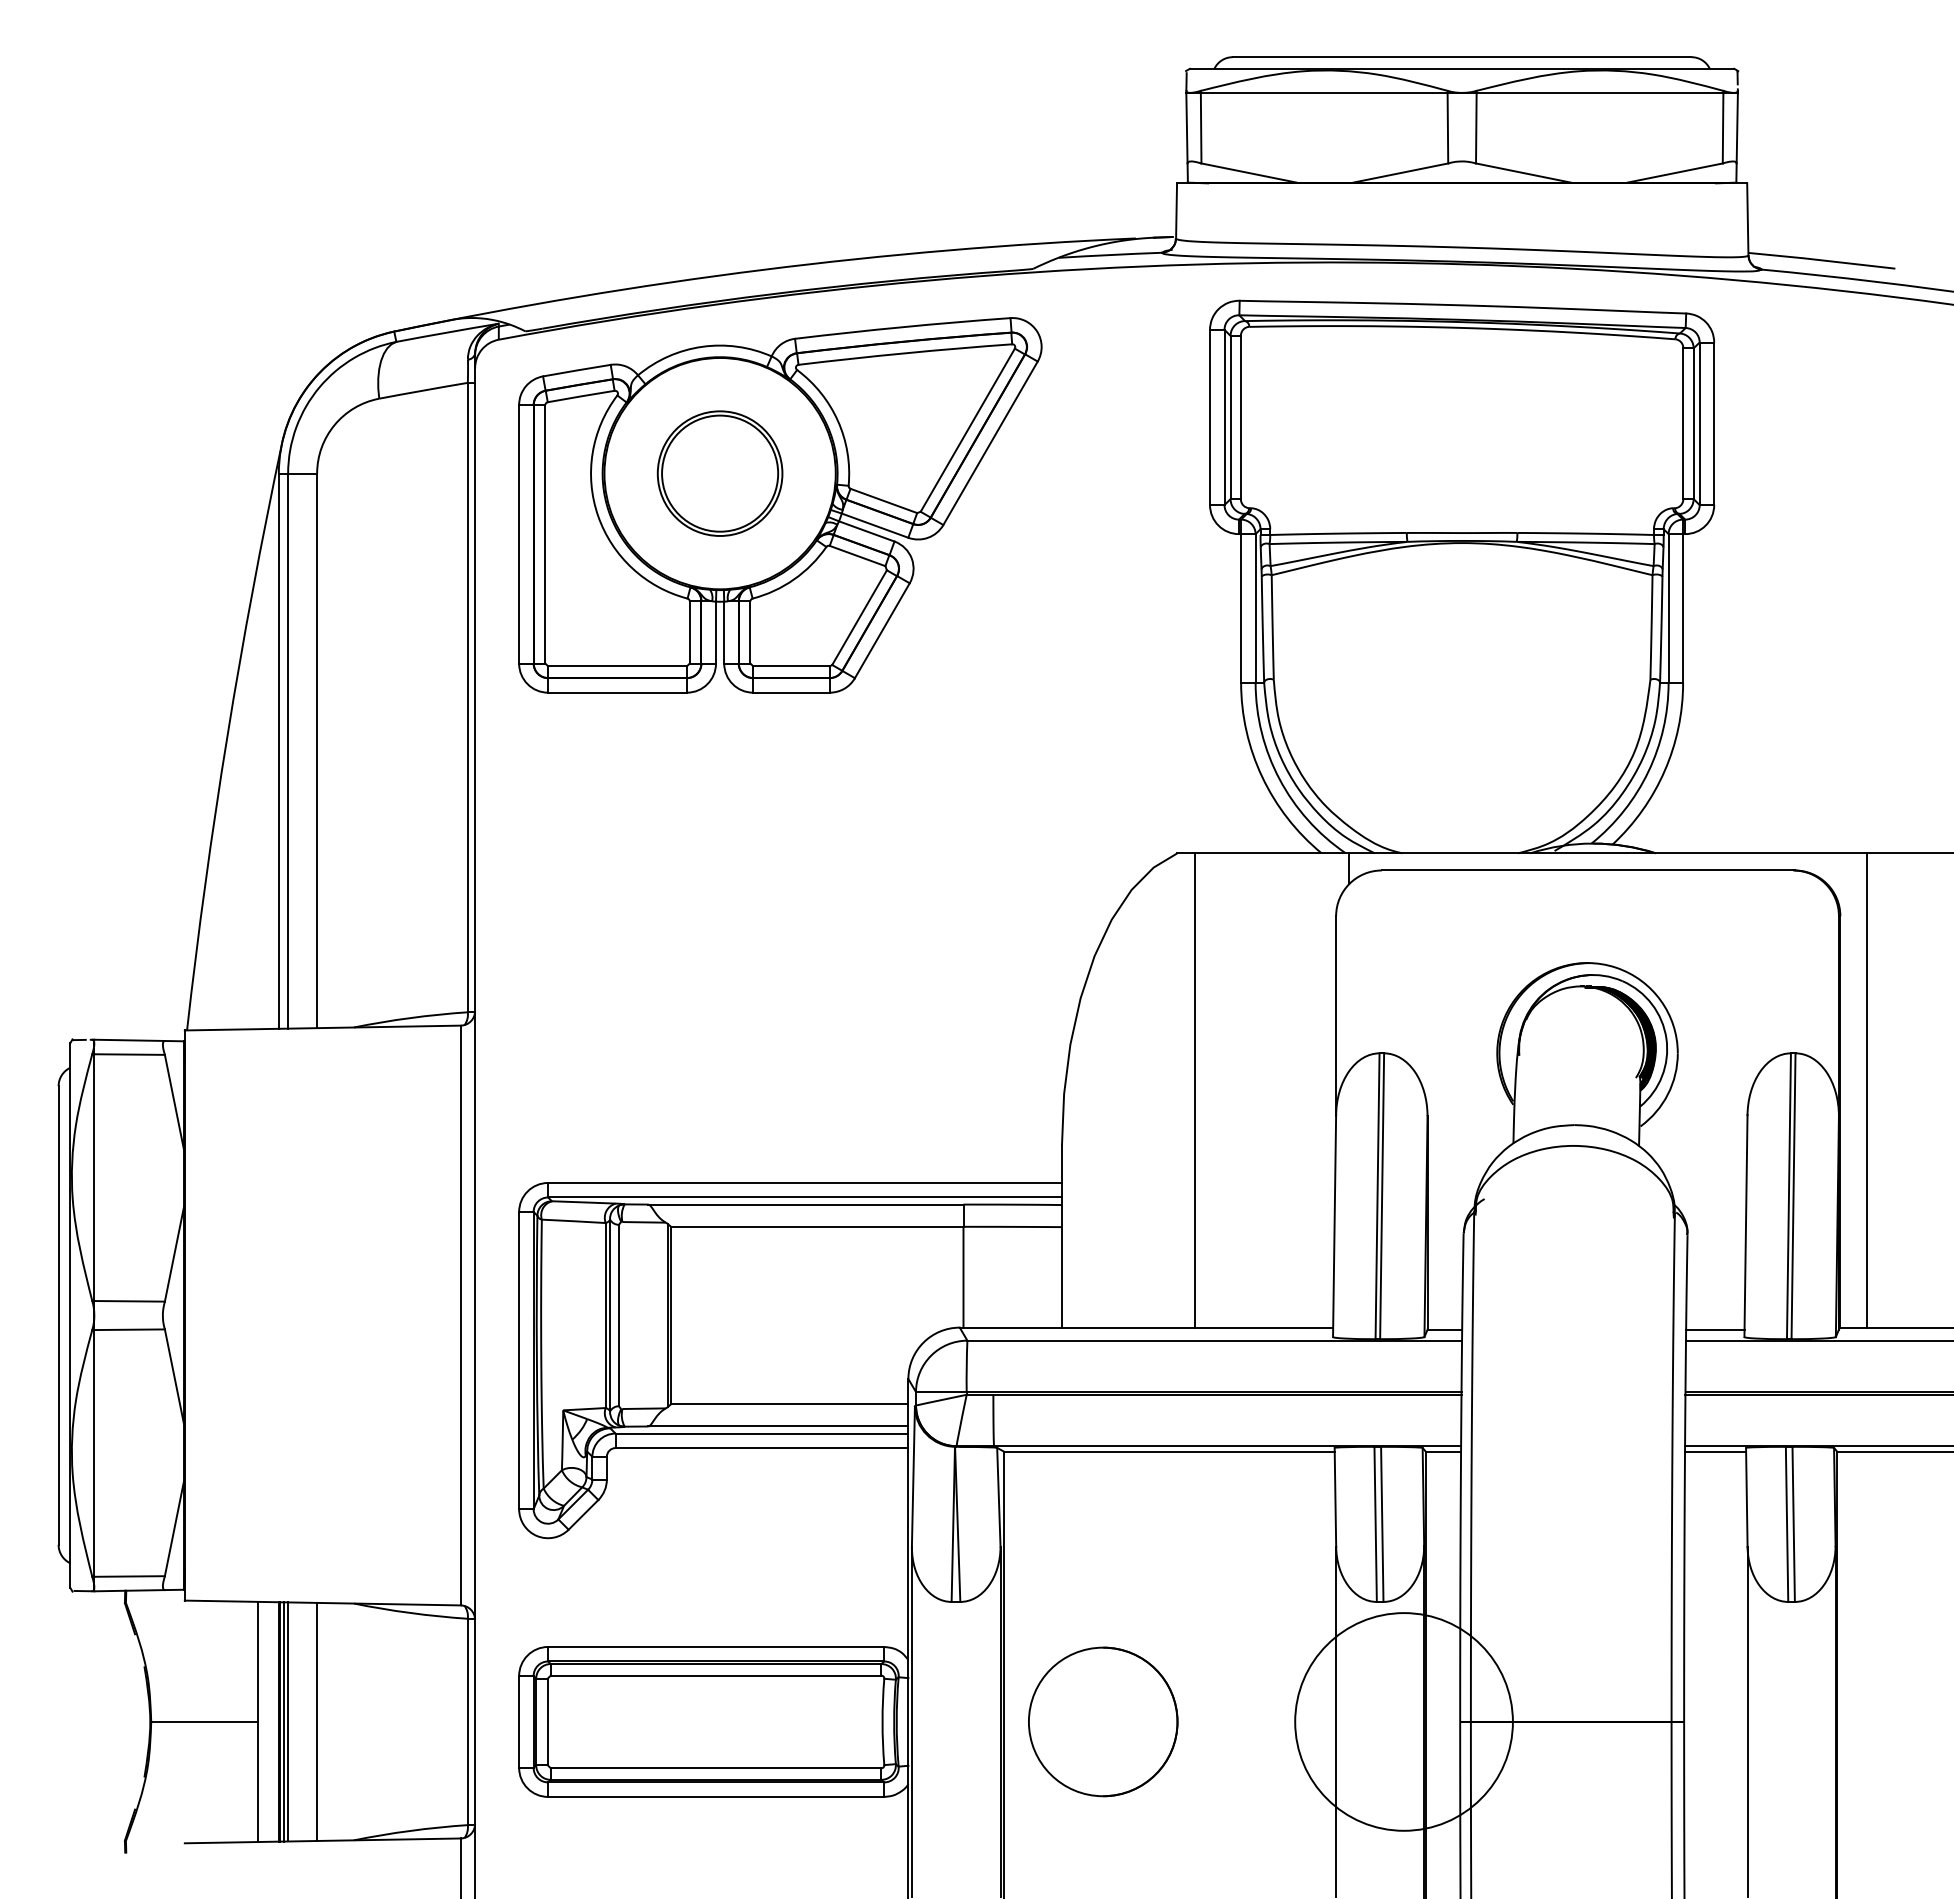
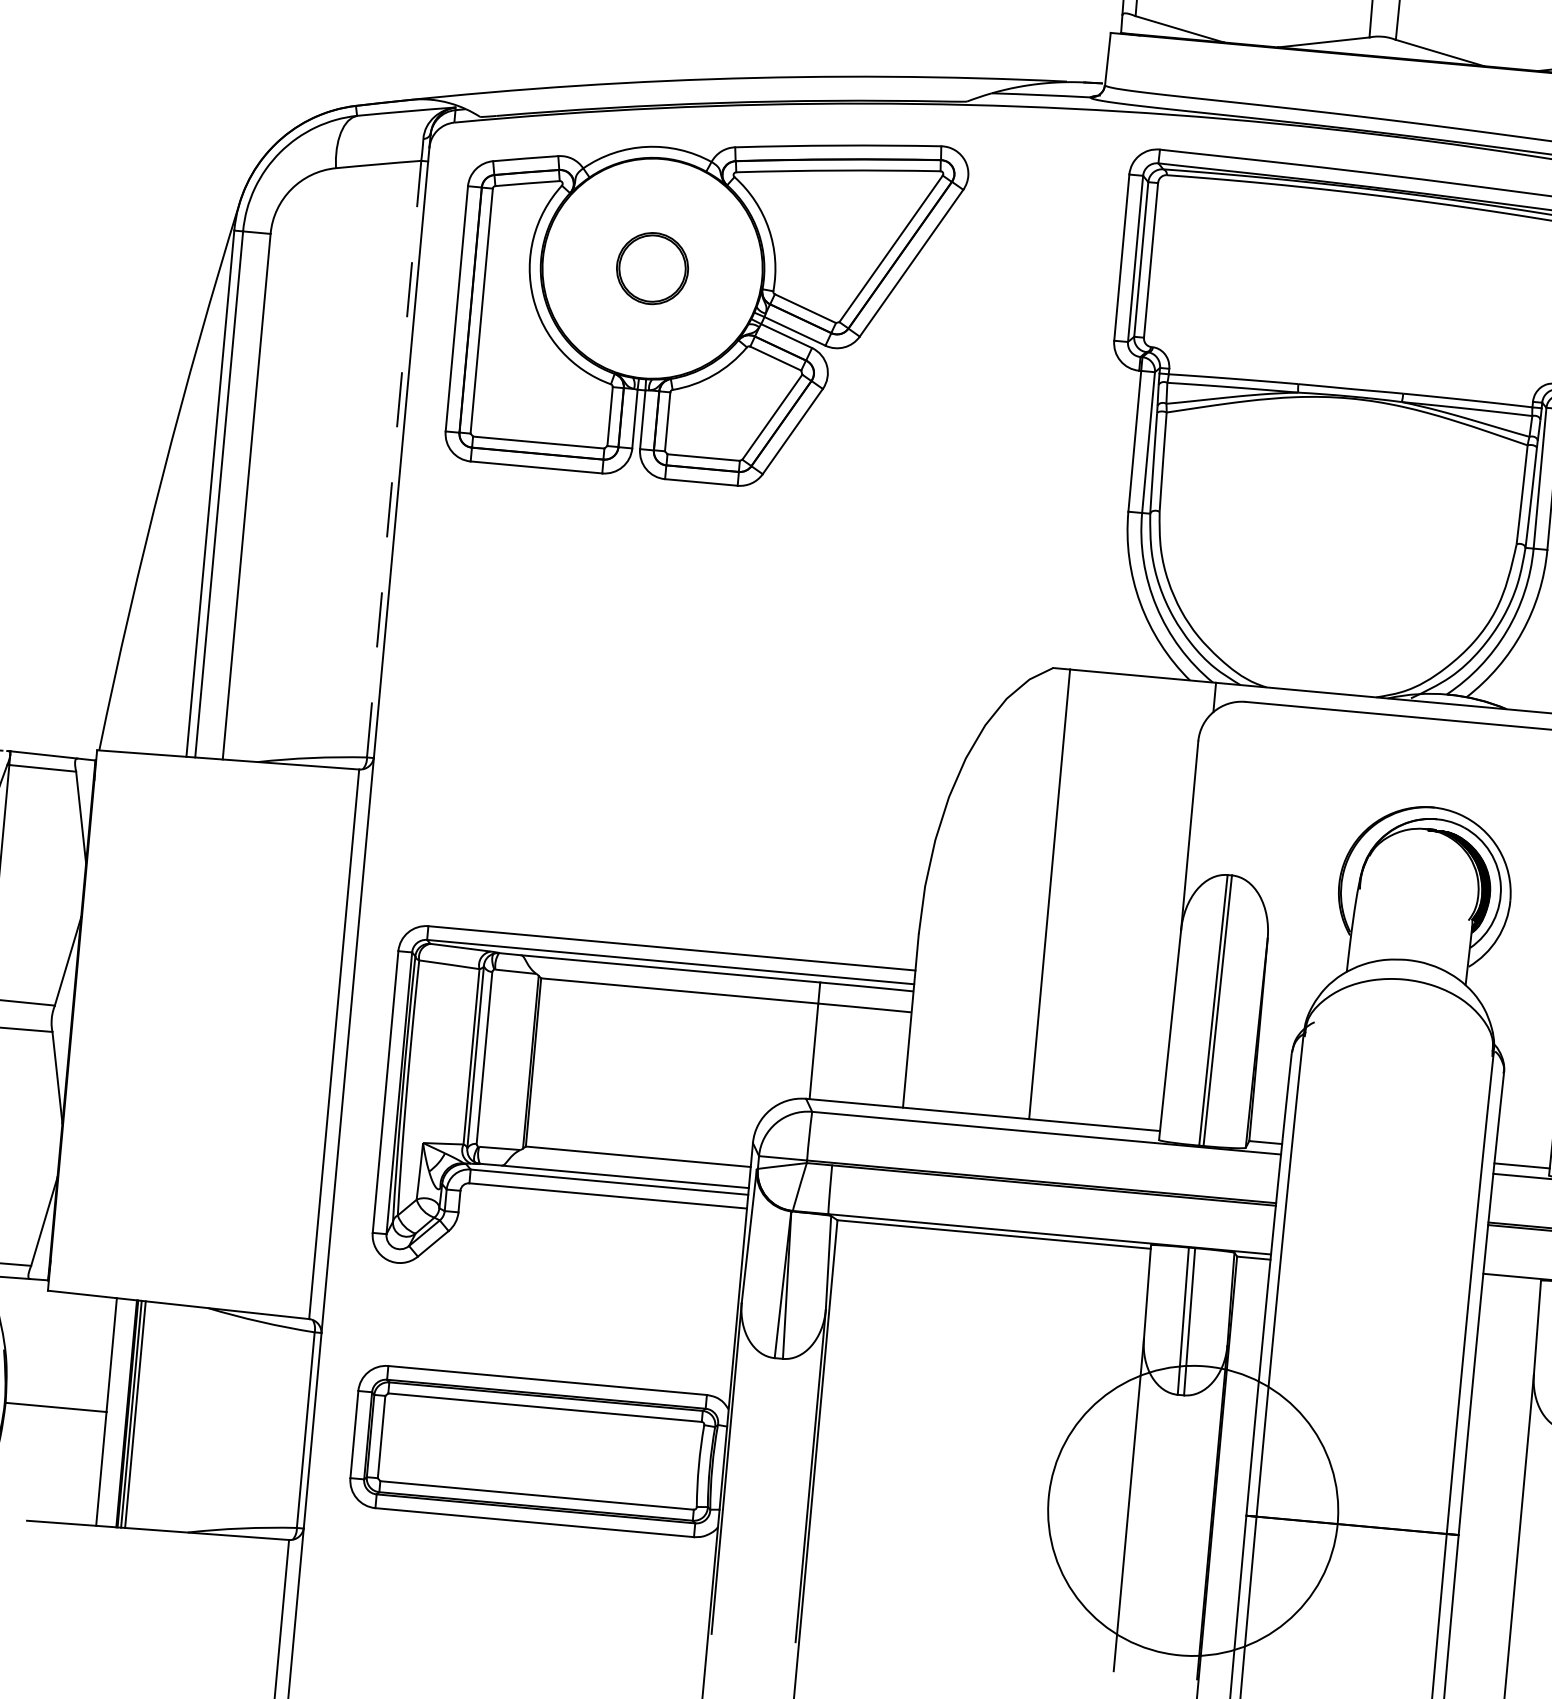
part: (719, 473) -> (652, 268), size x0.6
line: (467, 697) -> (393, 459), solid -> dashed
line: (1715, 1451) -> (1511, 1281), removed
line: (317, 1721) -> (163, 1416), removed
part: (1103, 1721) -> (908, 1484), removed
circle: (1403, 1721) -> (1192, 1510), size x1.4

